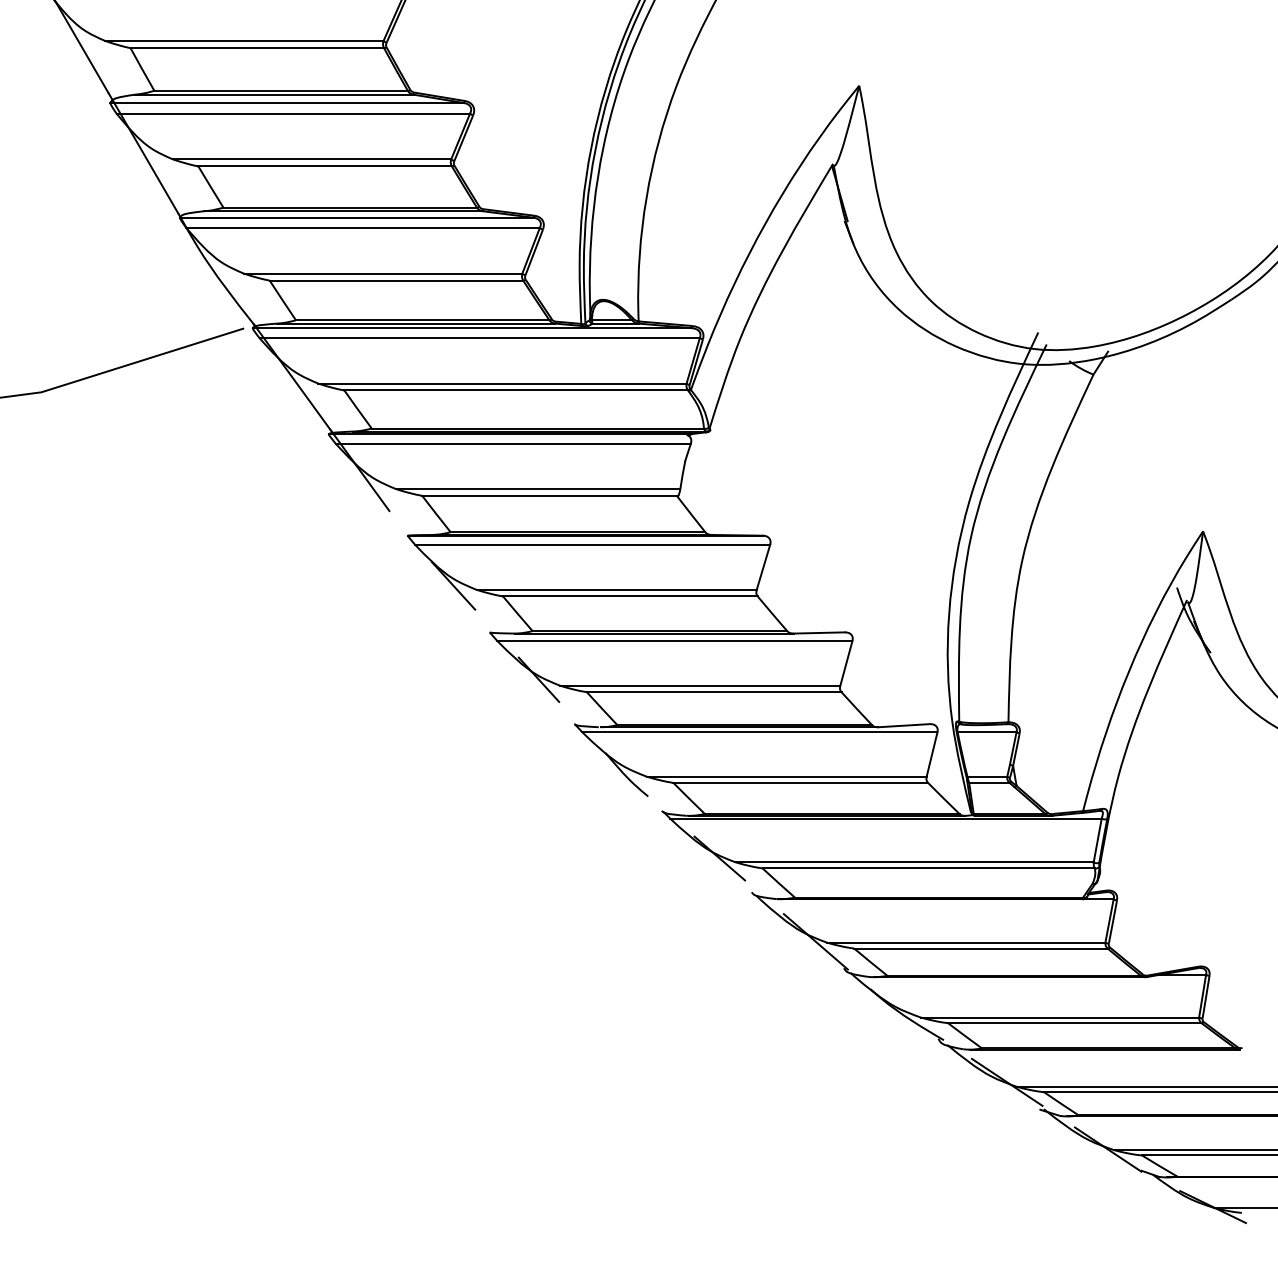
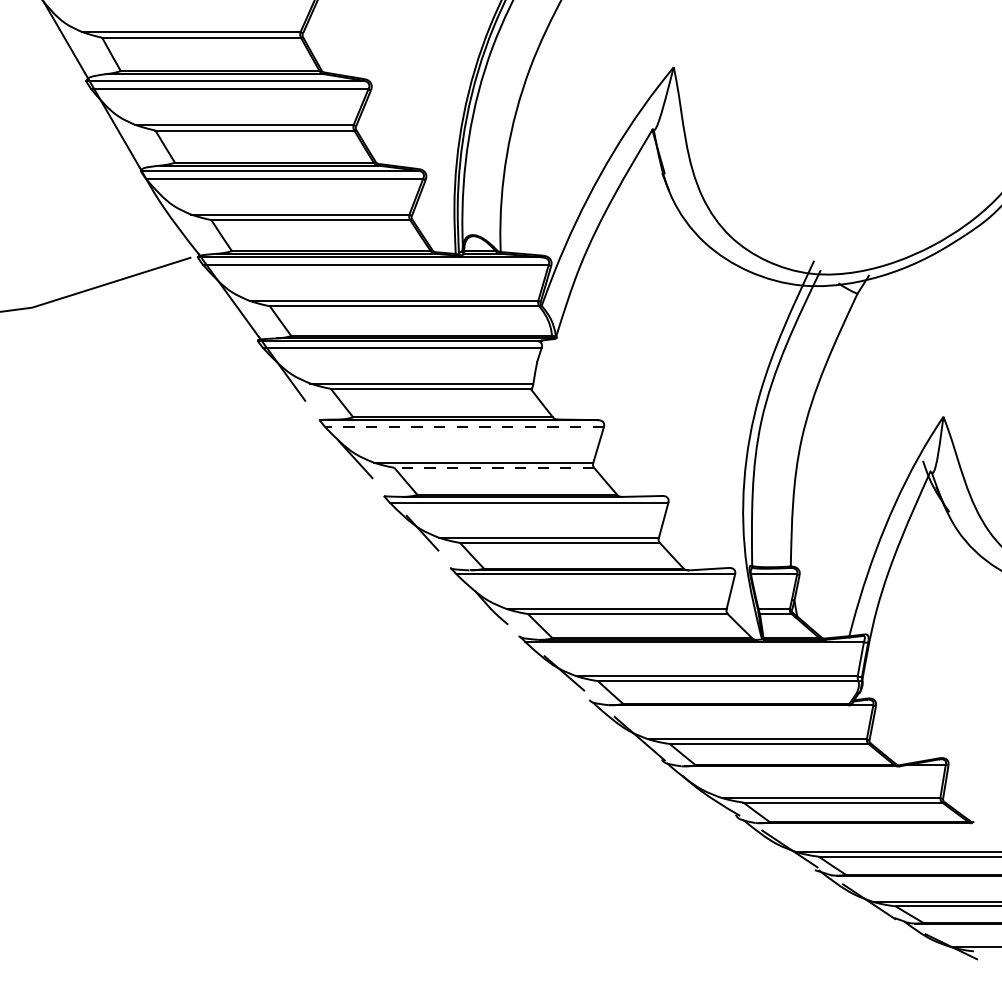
line: (592, 544) -> (464, 427), solid -> dashed
line: (629, 596) -> (493, 467), solid -> dashed

